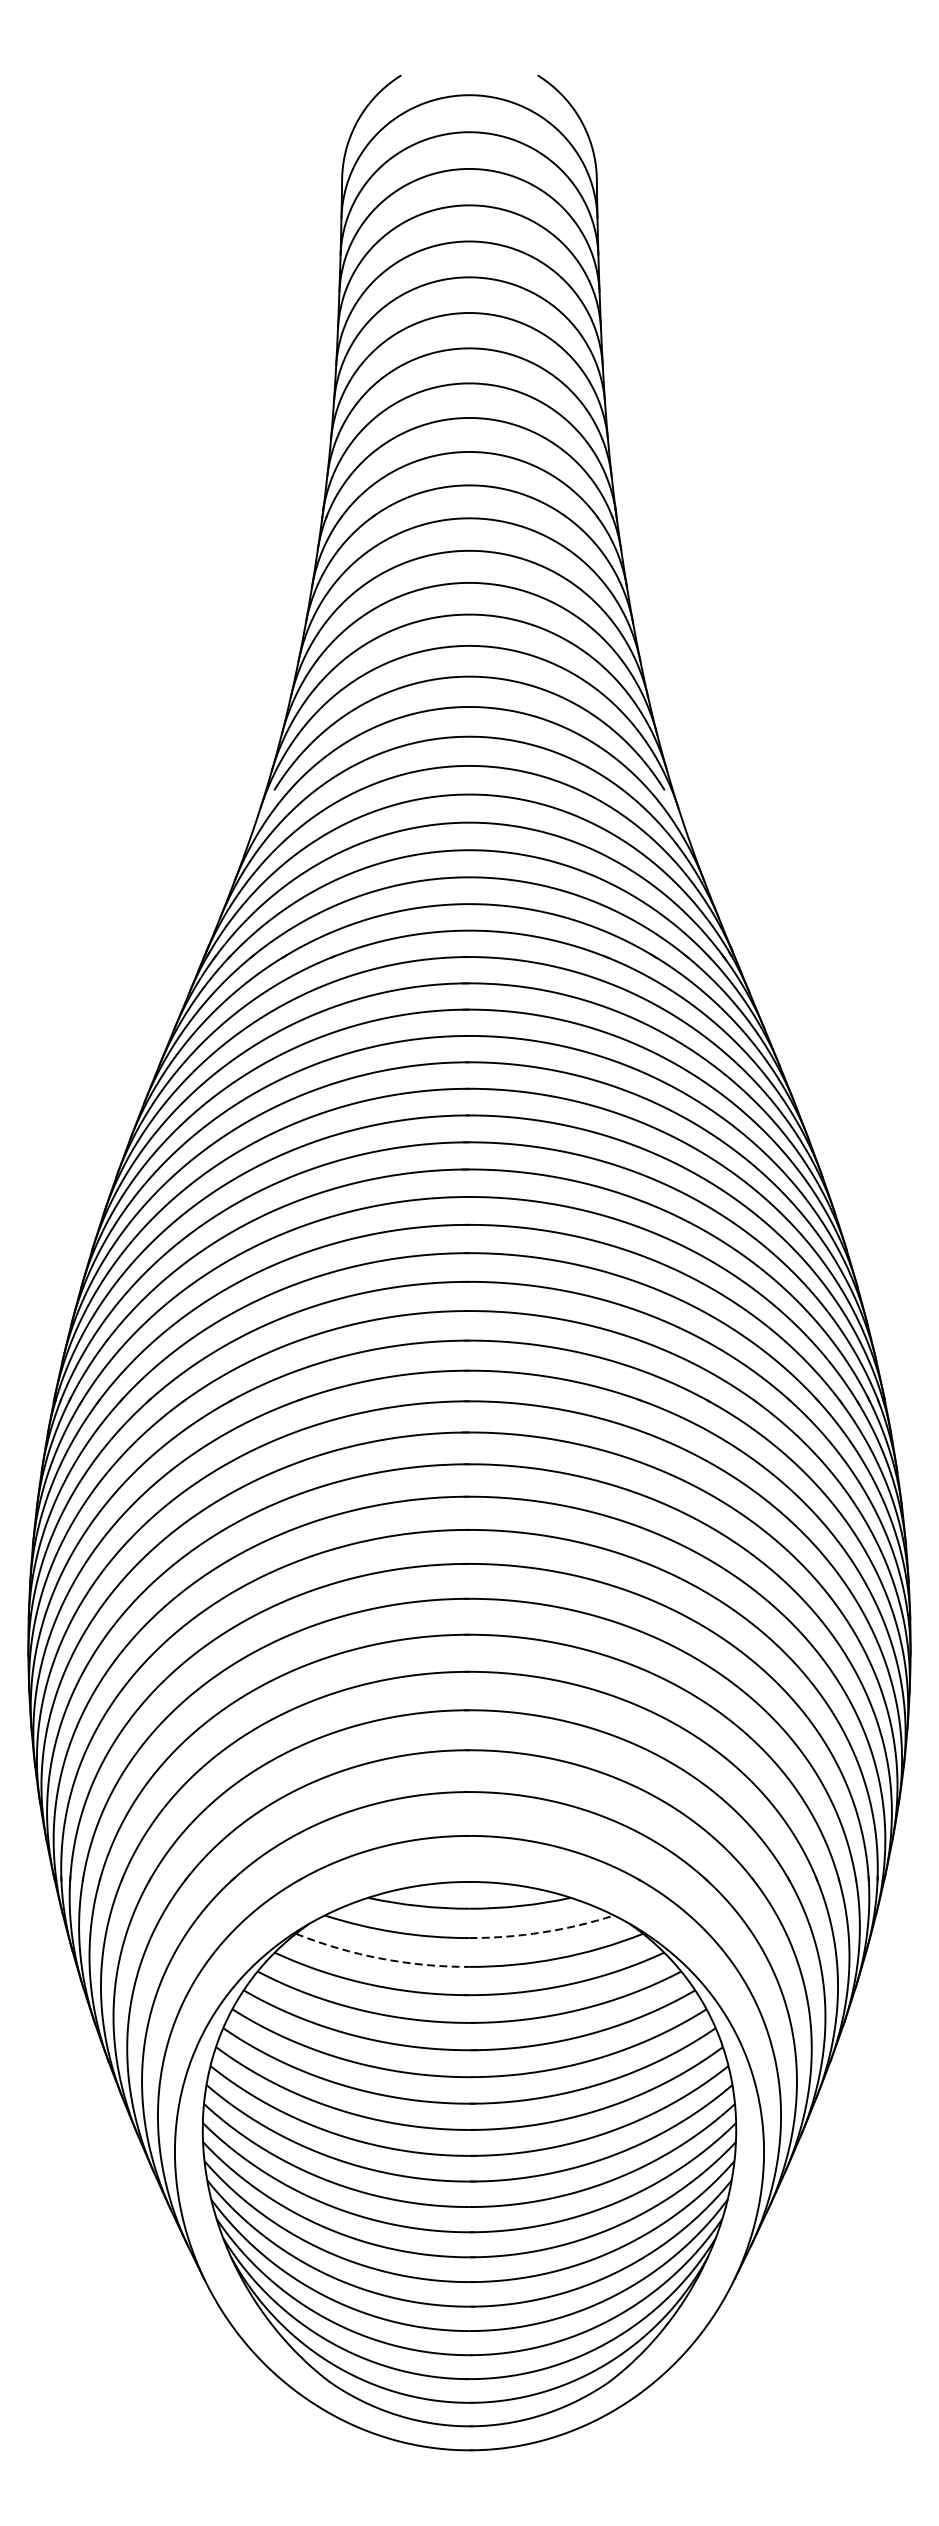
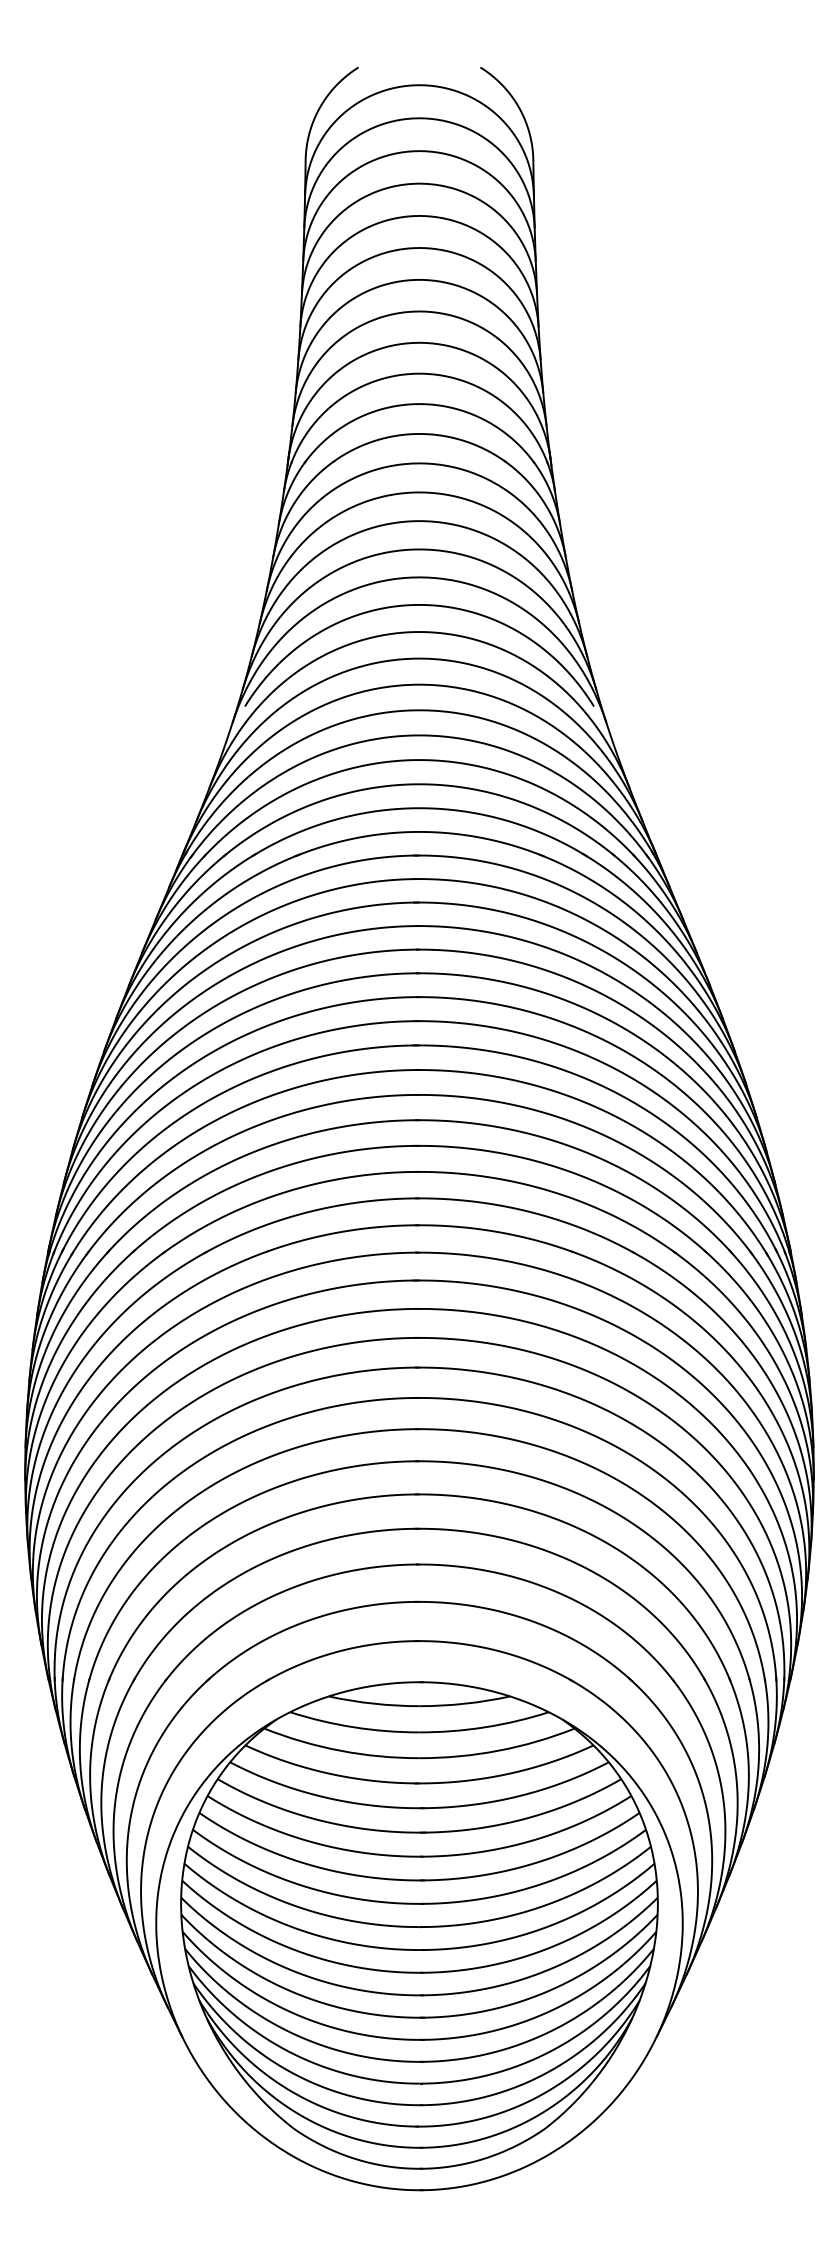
arc: (542, 1932) -> (484, 1727), dashed -> solid
arc: (381, 1958) -> (340, 1750), dashed -> solid

